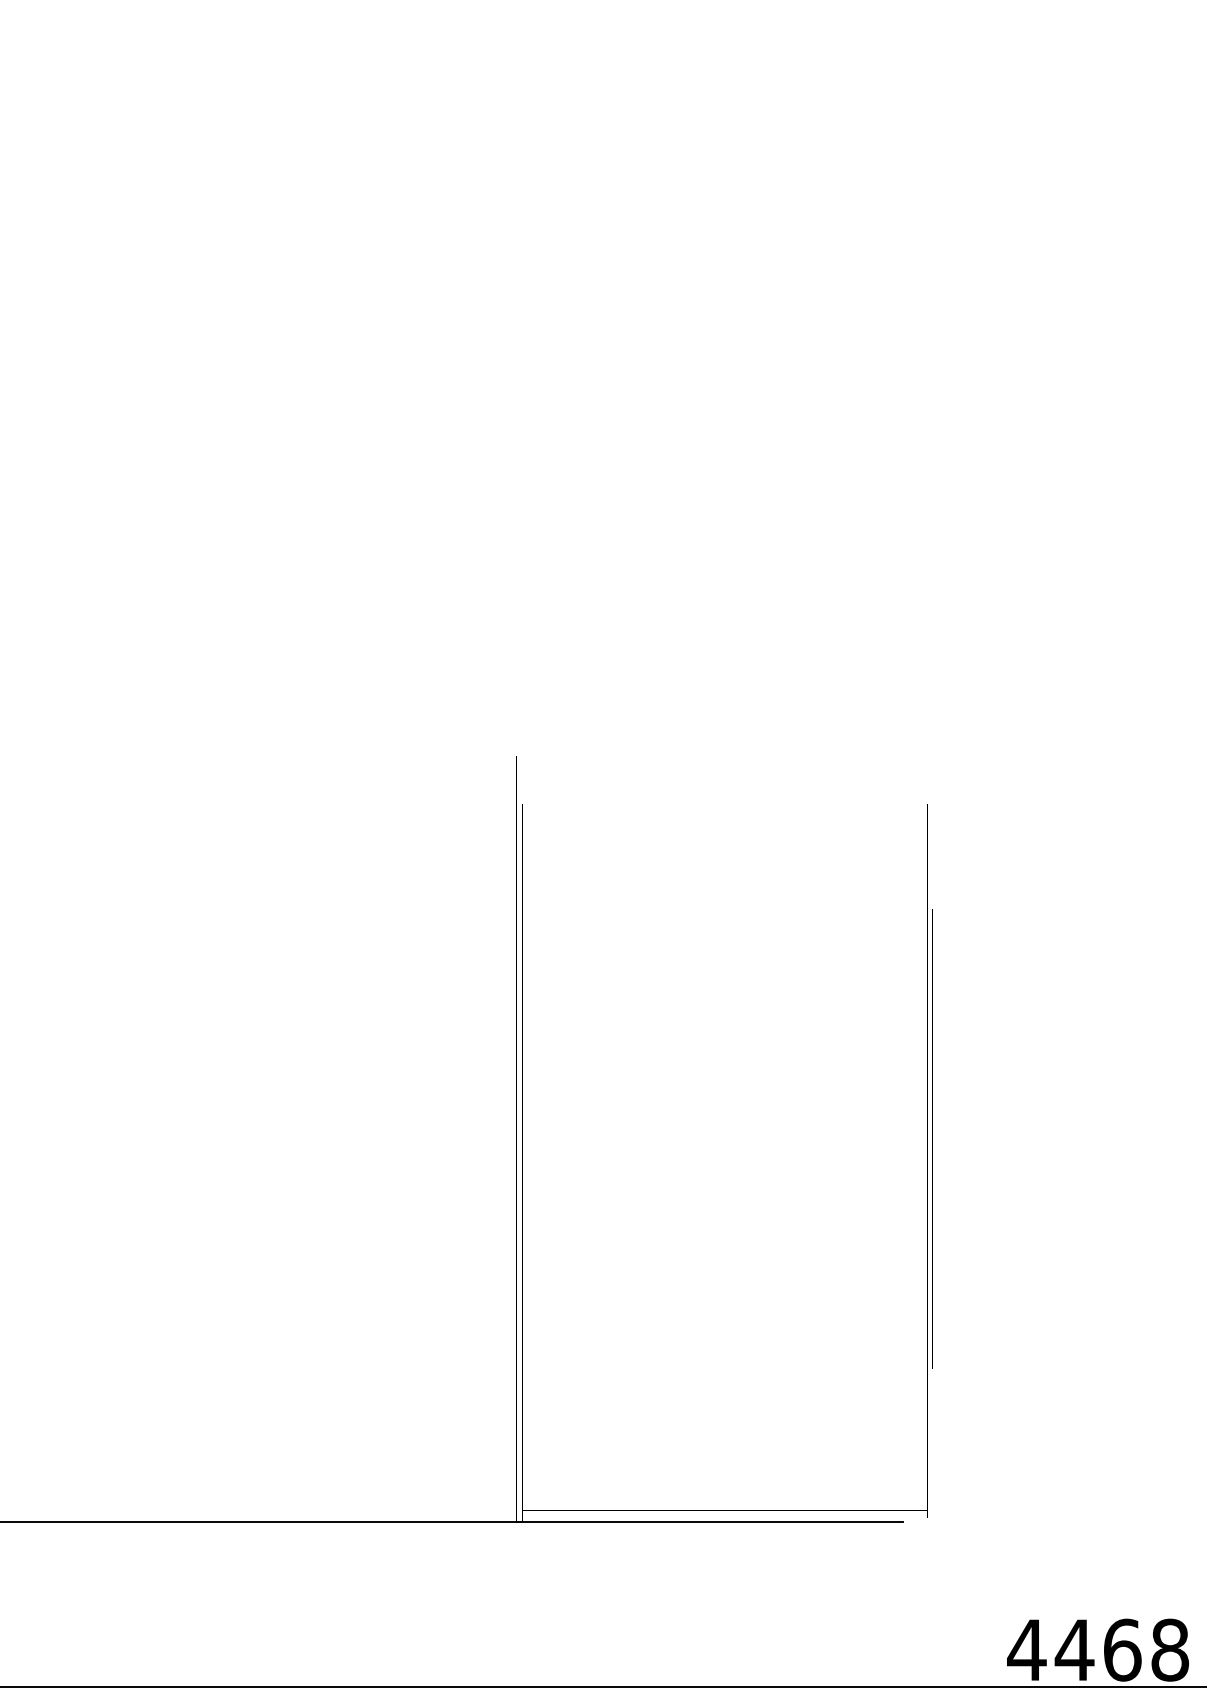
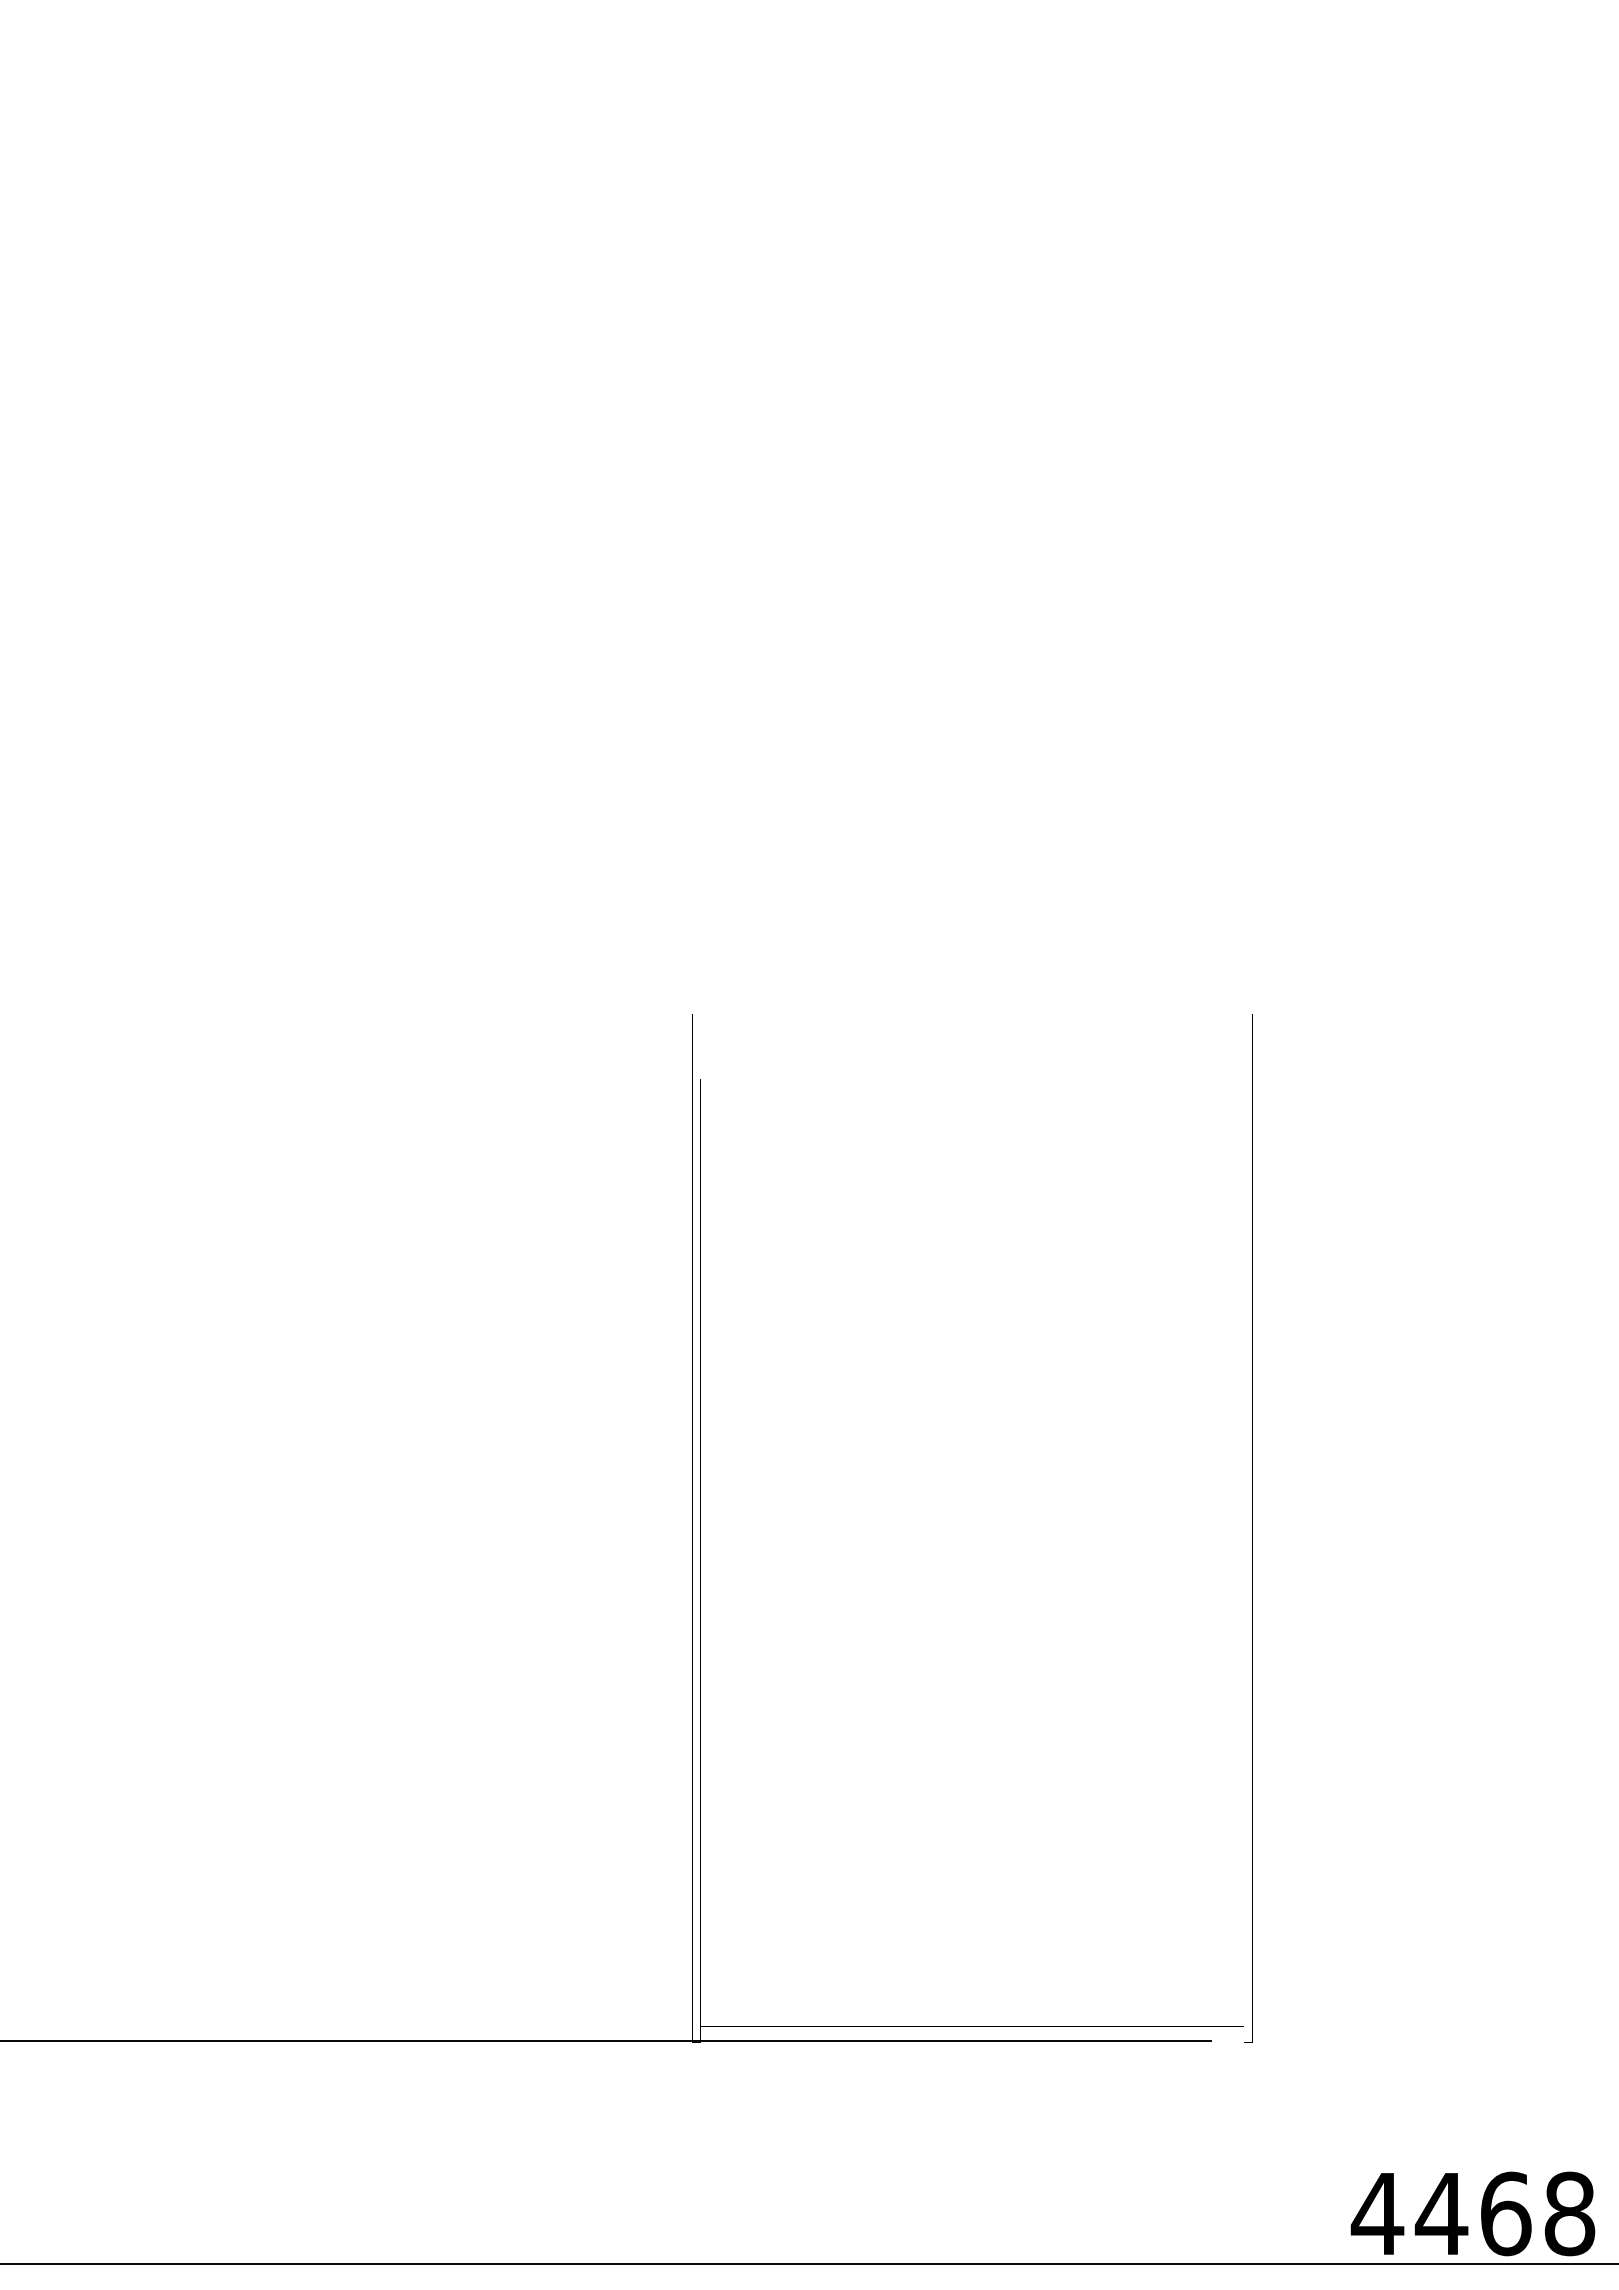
part: (930, 1139) -> (1248, 1528), size x1.67

